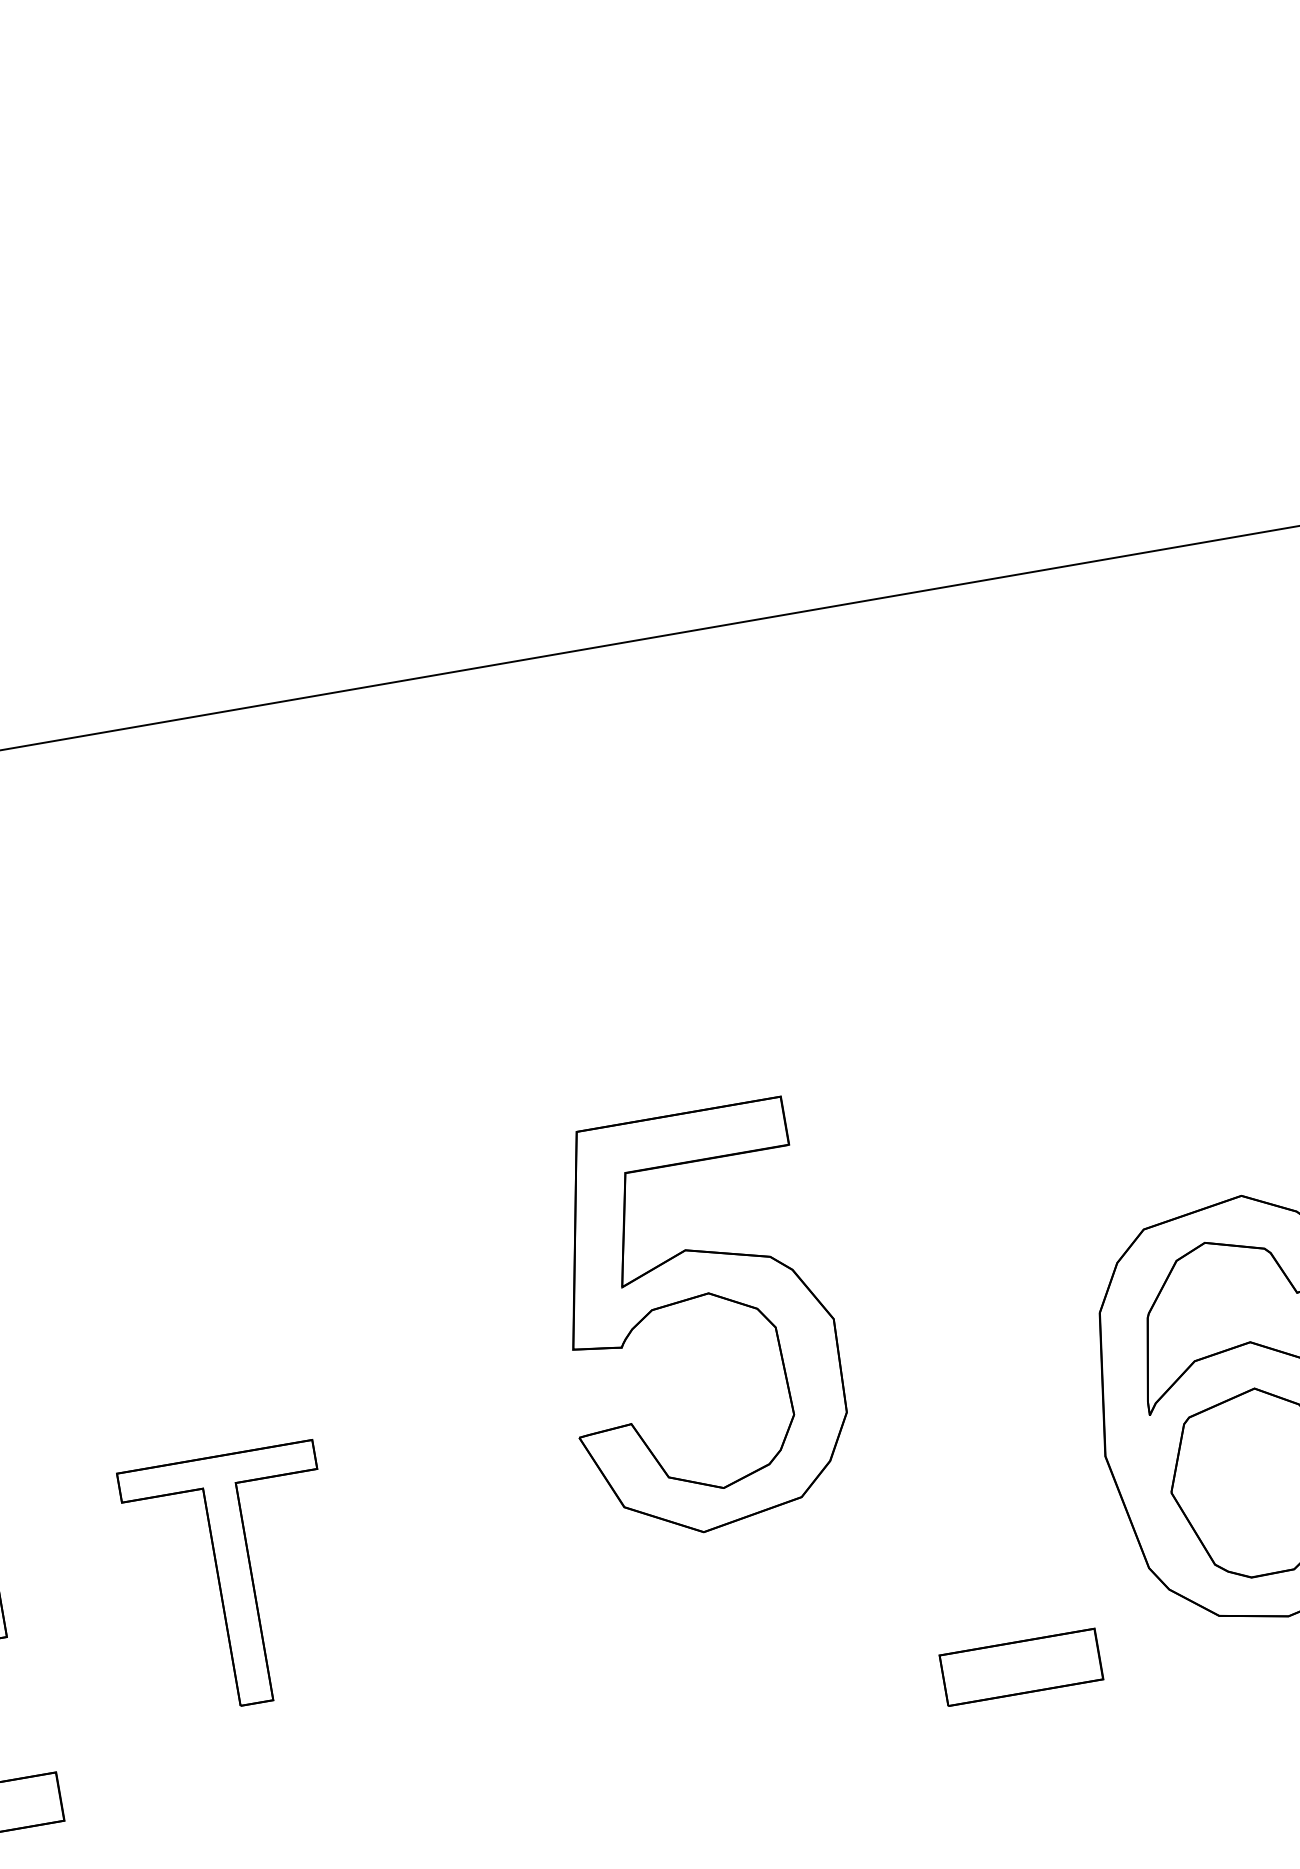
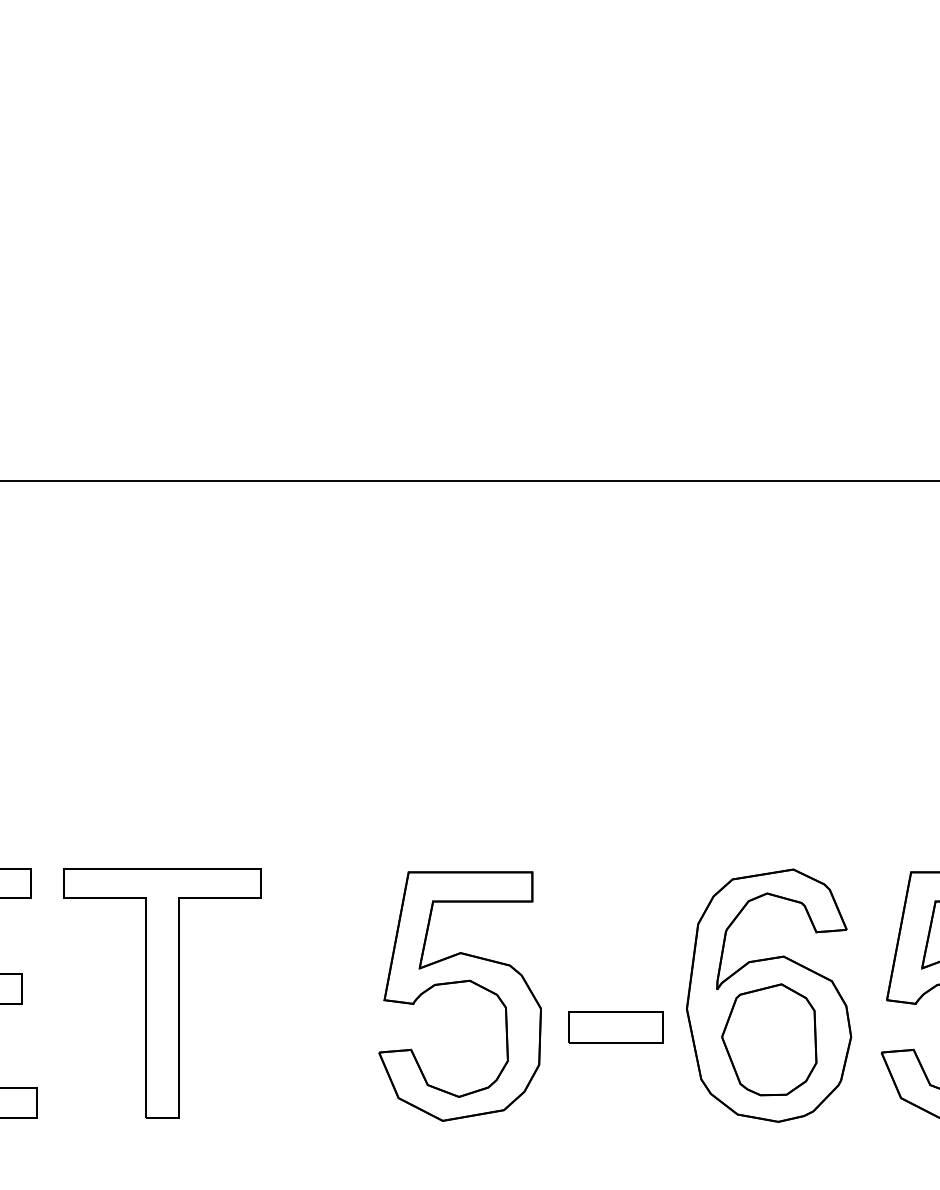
part: (690, 1301) -> (458, 983), moved
part: (235, 1580) -> (162, 993), size x1.67
part: (1020, 1667) -> (615, 1027), moved

